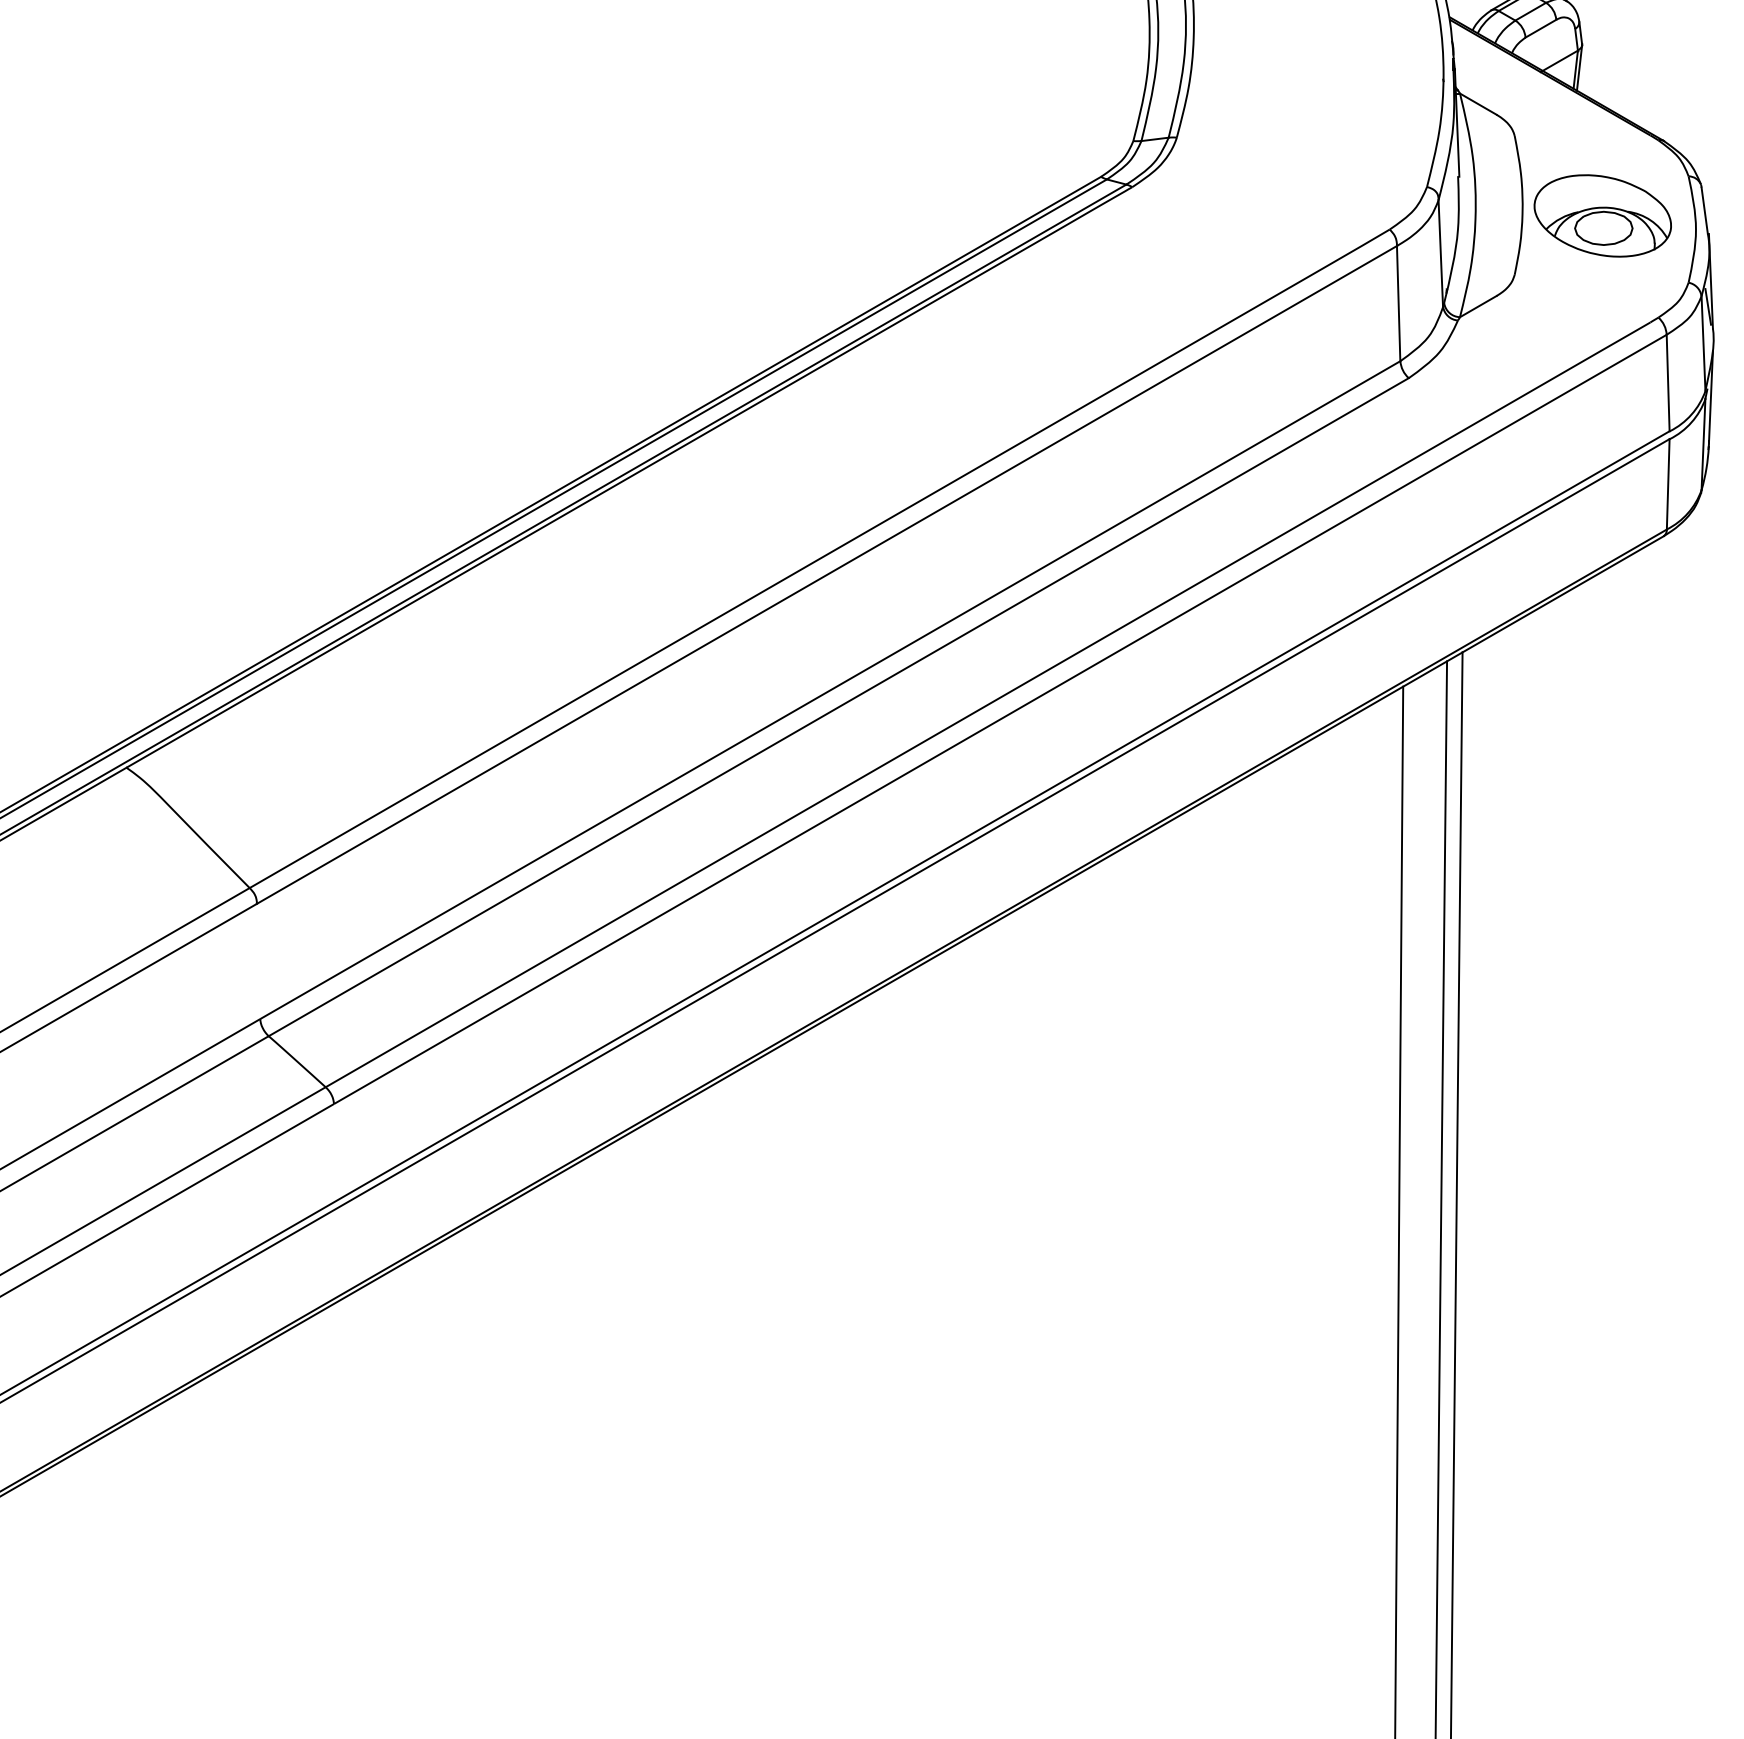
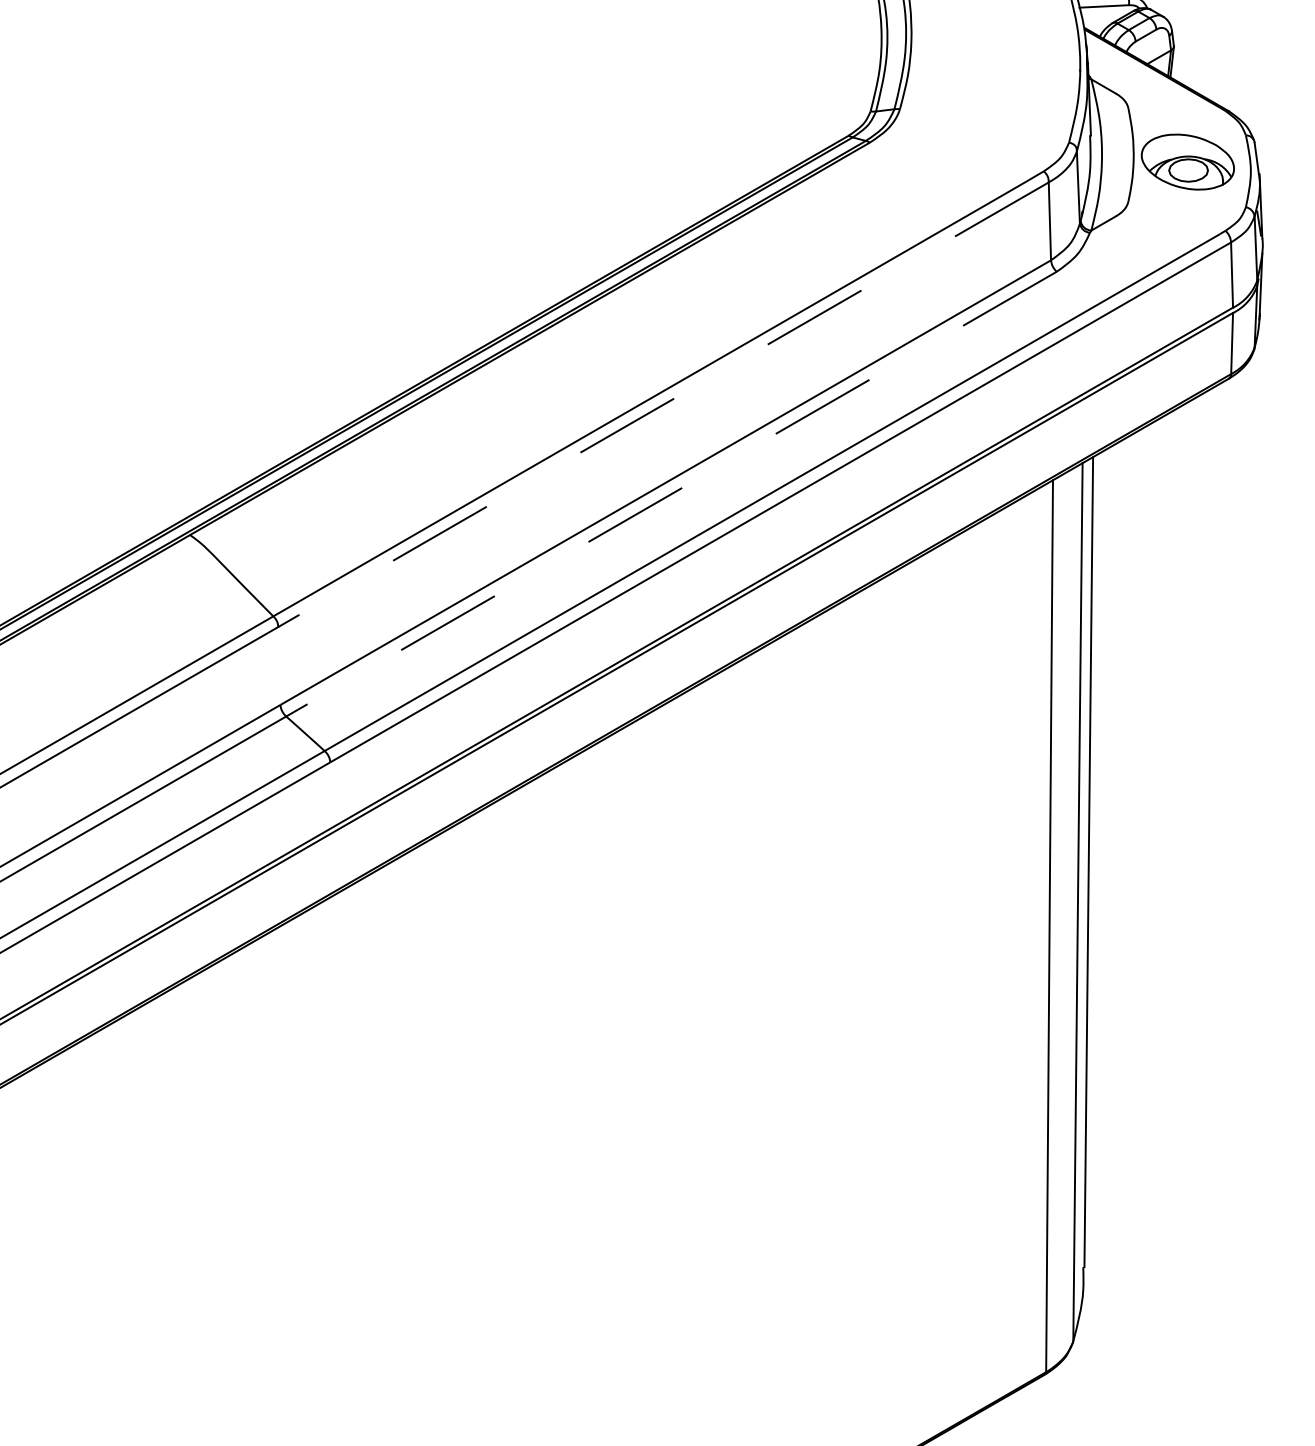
line: (826, 574) -> (663, 404), solid -> dashed
line: (838, 707) -> (671, 494), solid -> dashed

